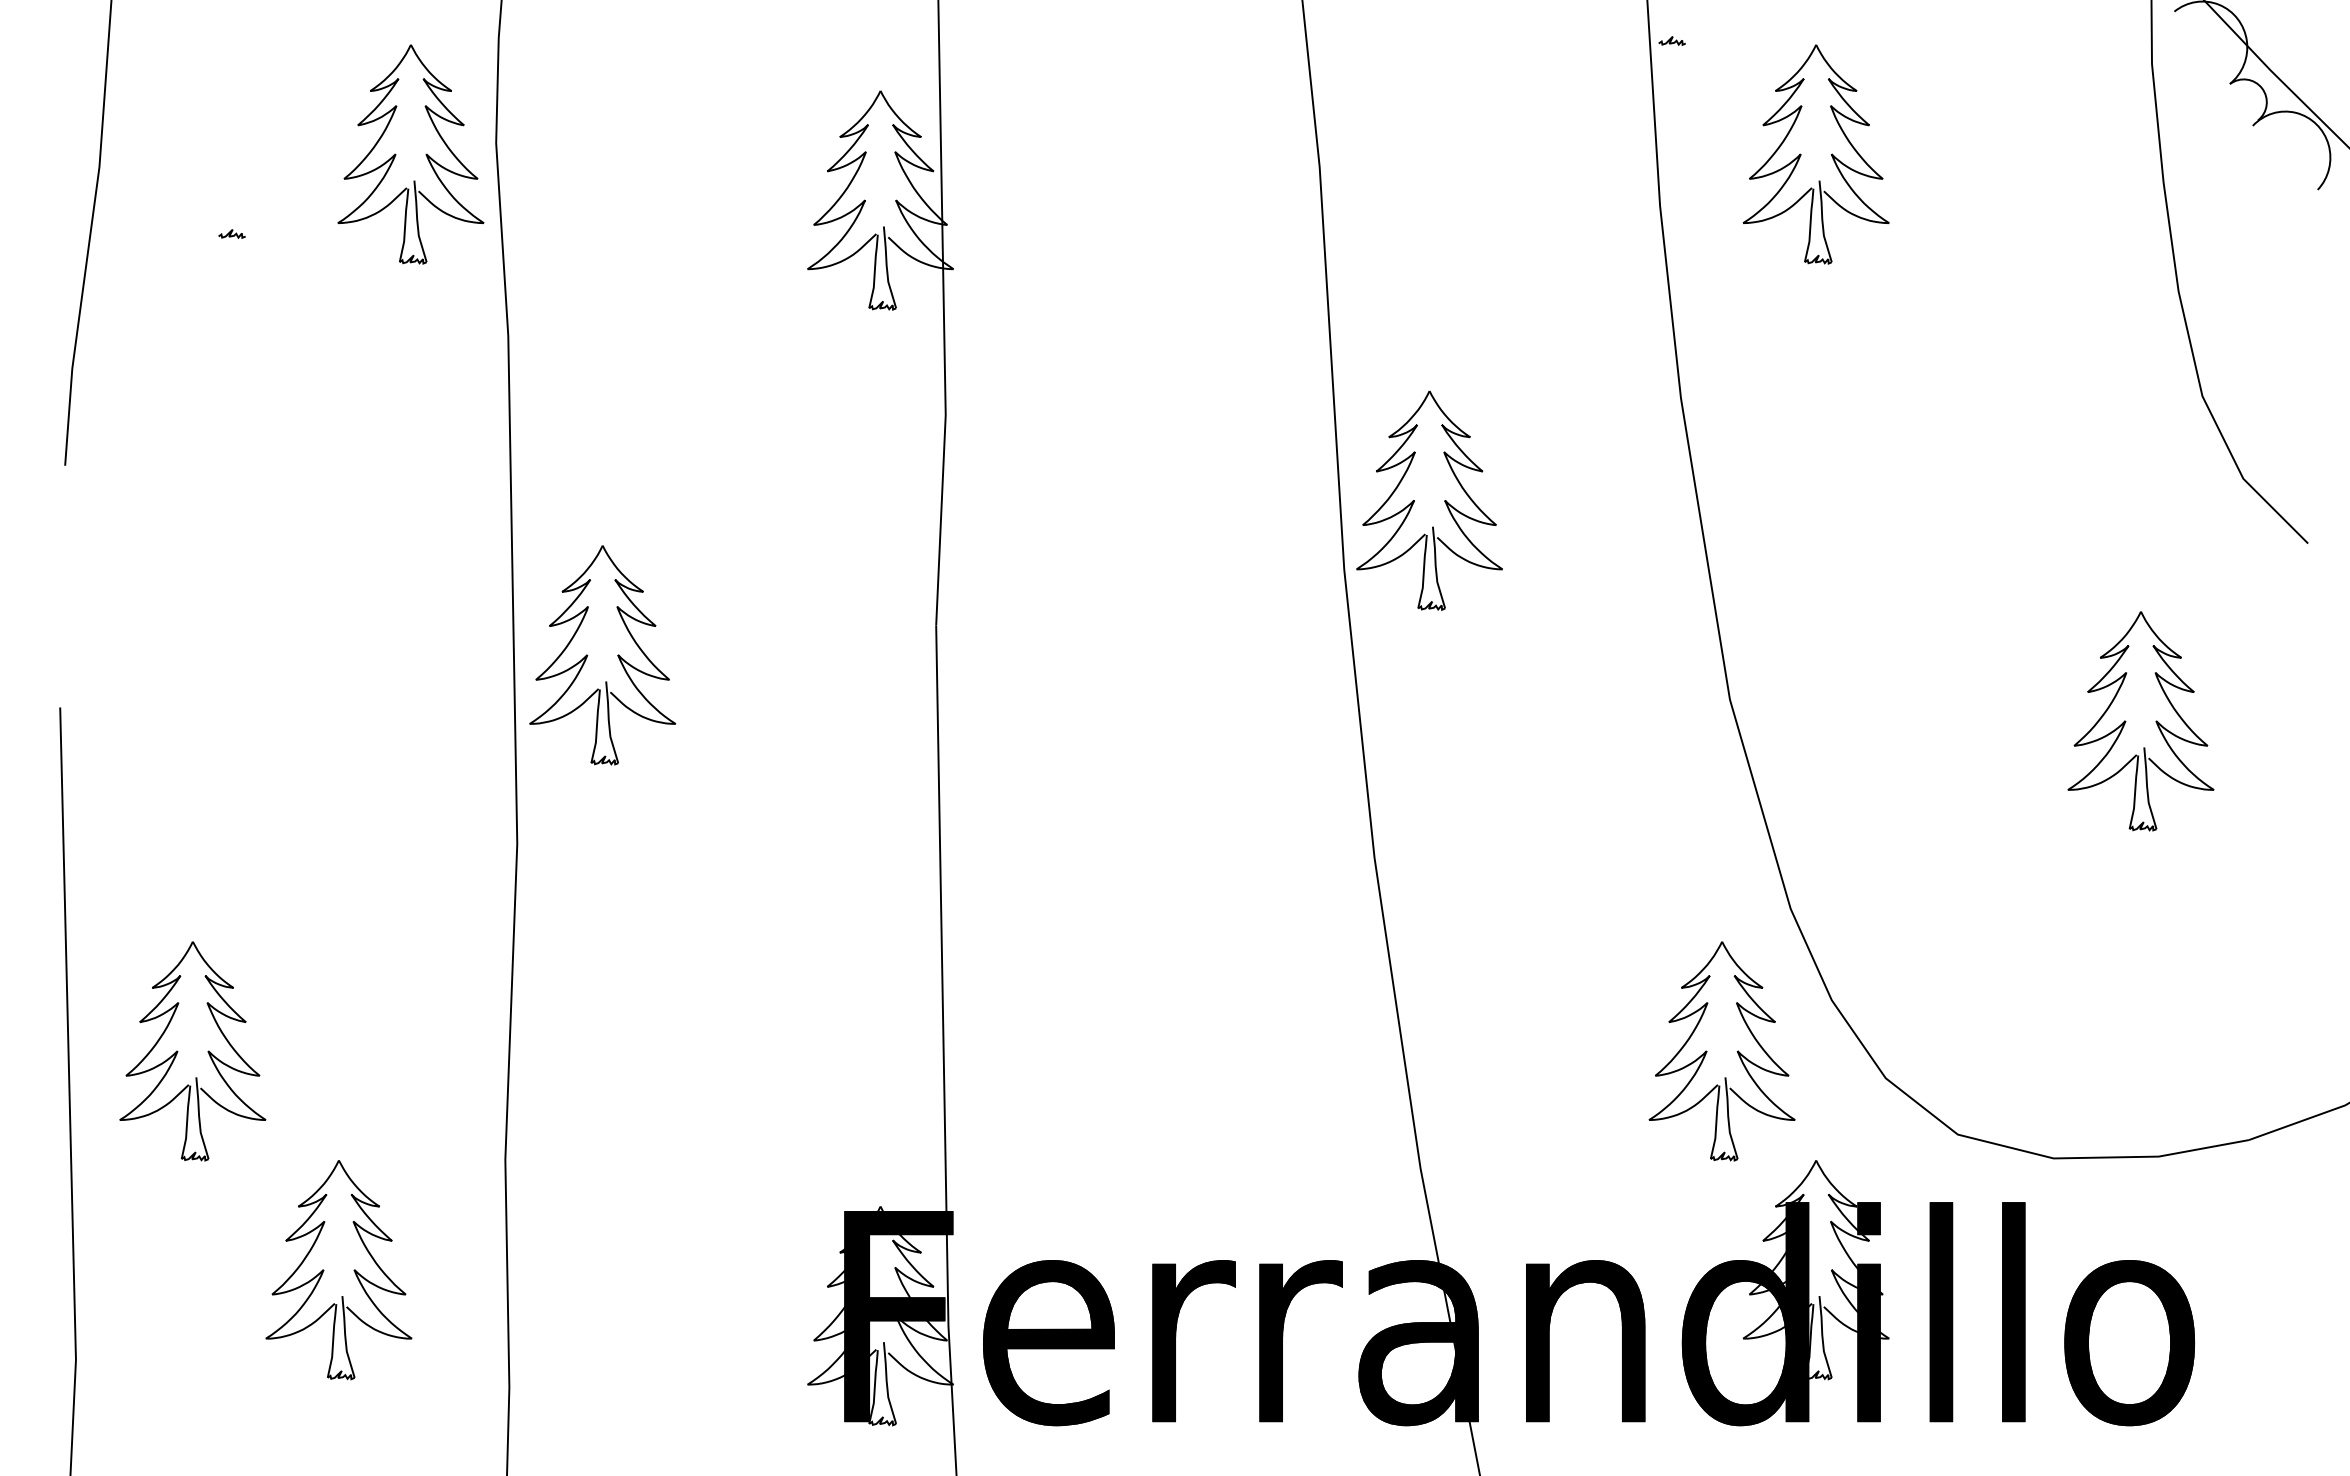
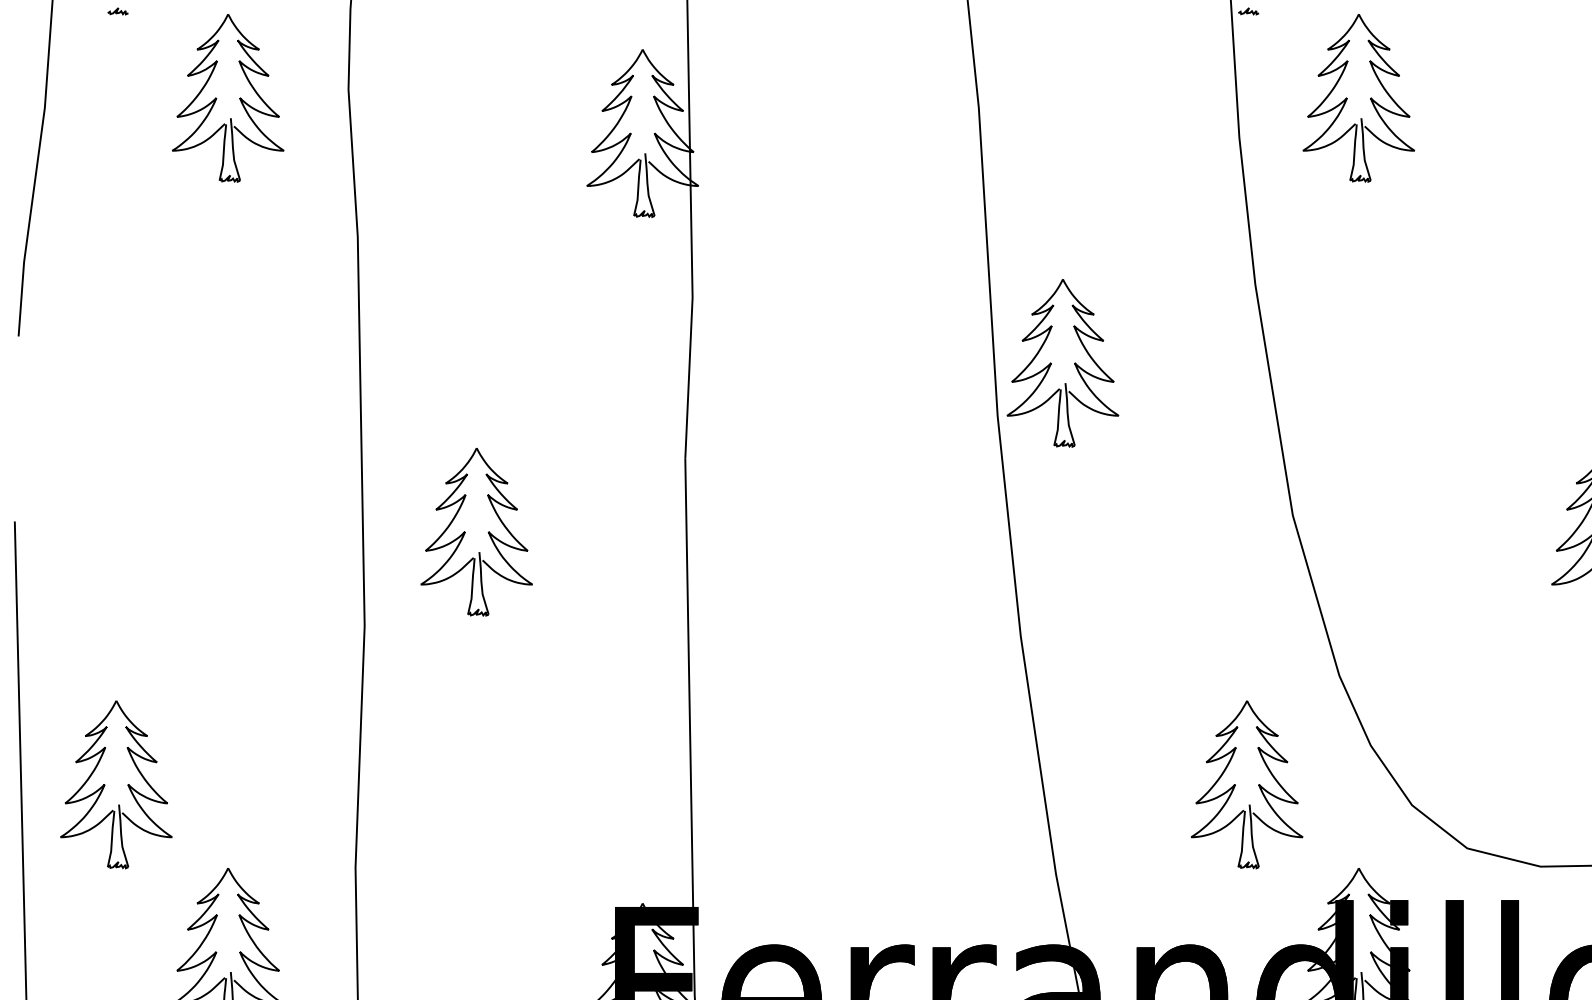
part: (396, 154) -> (217, 98), moved
curve: (231, 233) -> (117, 10), moved
part: (588, 655) -> (465, 532), moved
part: (1707, 1051) -> (1235, 784), moved

